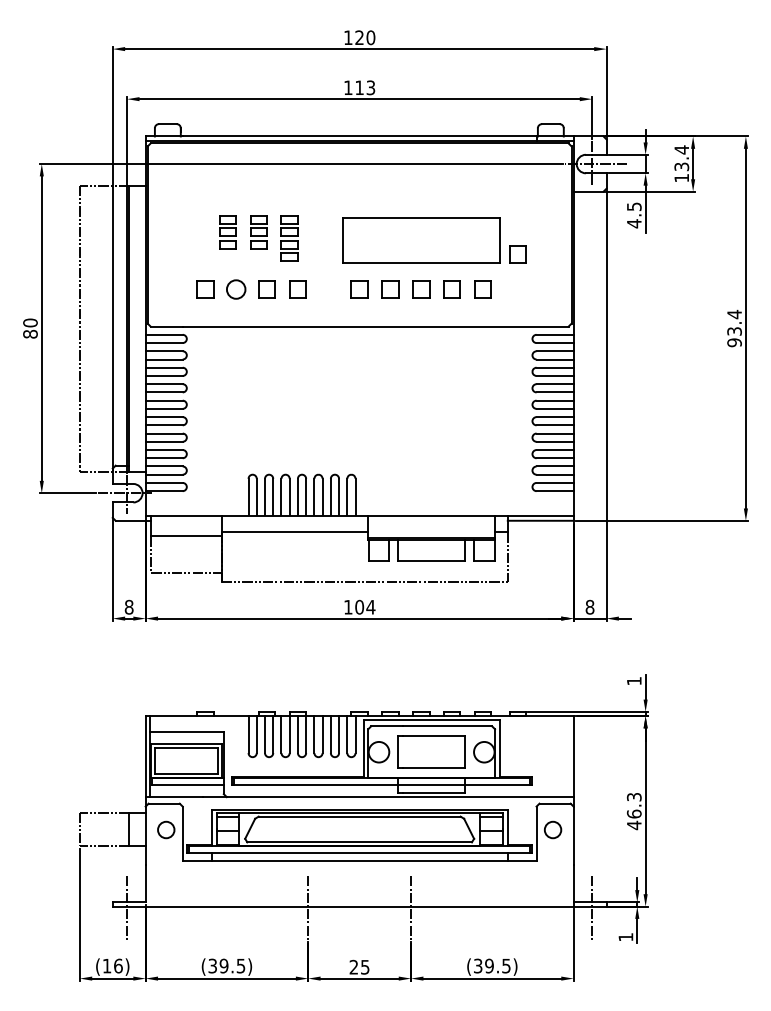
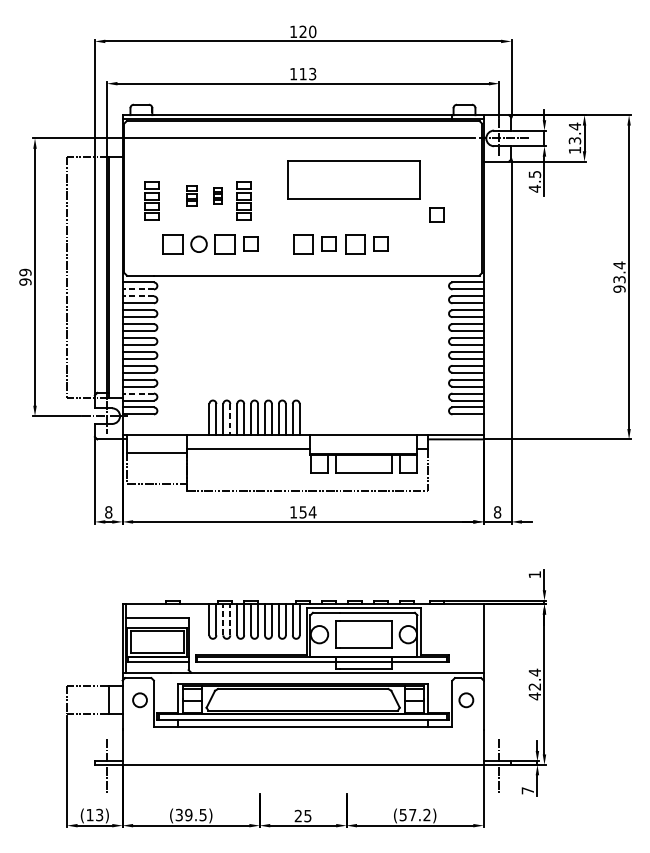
part: (227, 232) -> (191, 196), size x0.7
part: (258, 232) -> (217, 196), size x0.6
part: (180, 238) -> (152, 201), added
part: (421, 240) -> (354, 180), moved
part: (205, 289) -> (173, 244), size x1.4
part: (266, 289) -> (224, 244), size x1.4
part: (359, 289) -> (303, 244), size x1.4
part: (421, 289) -> (355, 244), size x1.4
part: (482, 289) -> (406, 244), removed
text: (30, 328) -> (25, 277), 80 -> 99
line: (164, 343) -> (138, 289), solid -> dashed
line: (164, 351) -> (138, 296), solid -> dashed
line: (164, 466) -> (138, 393), solid -> dashed
line: (273, 497) -> (230, 419), solid -> dashed
text: (359, 606) -> (303, 511), 104 -> 154
line: (265, 734) -> (223, 619), solid -> dashed
line: (273, 734) -> (230, 619), solid -> dashed
text: (633, 805) -> (534, 679), 46.3 -> 42.4
line: (308, 907) -> (260, 765), removed
line: (411, 907) -> (346, 765), removed
text: (625, 937) -> (527, 790), 1 -> 7
text: (118, 965) -> (99, 814), (16) -> (13)
text: (492, 965) -> (415, 814), (39.5) -> (57.2)

